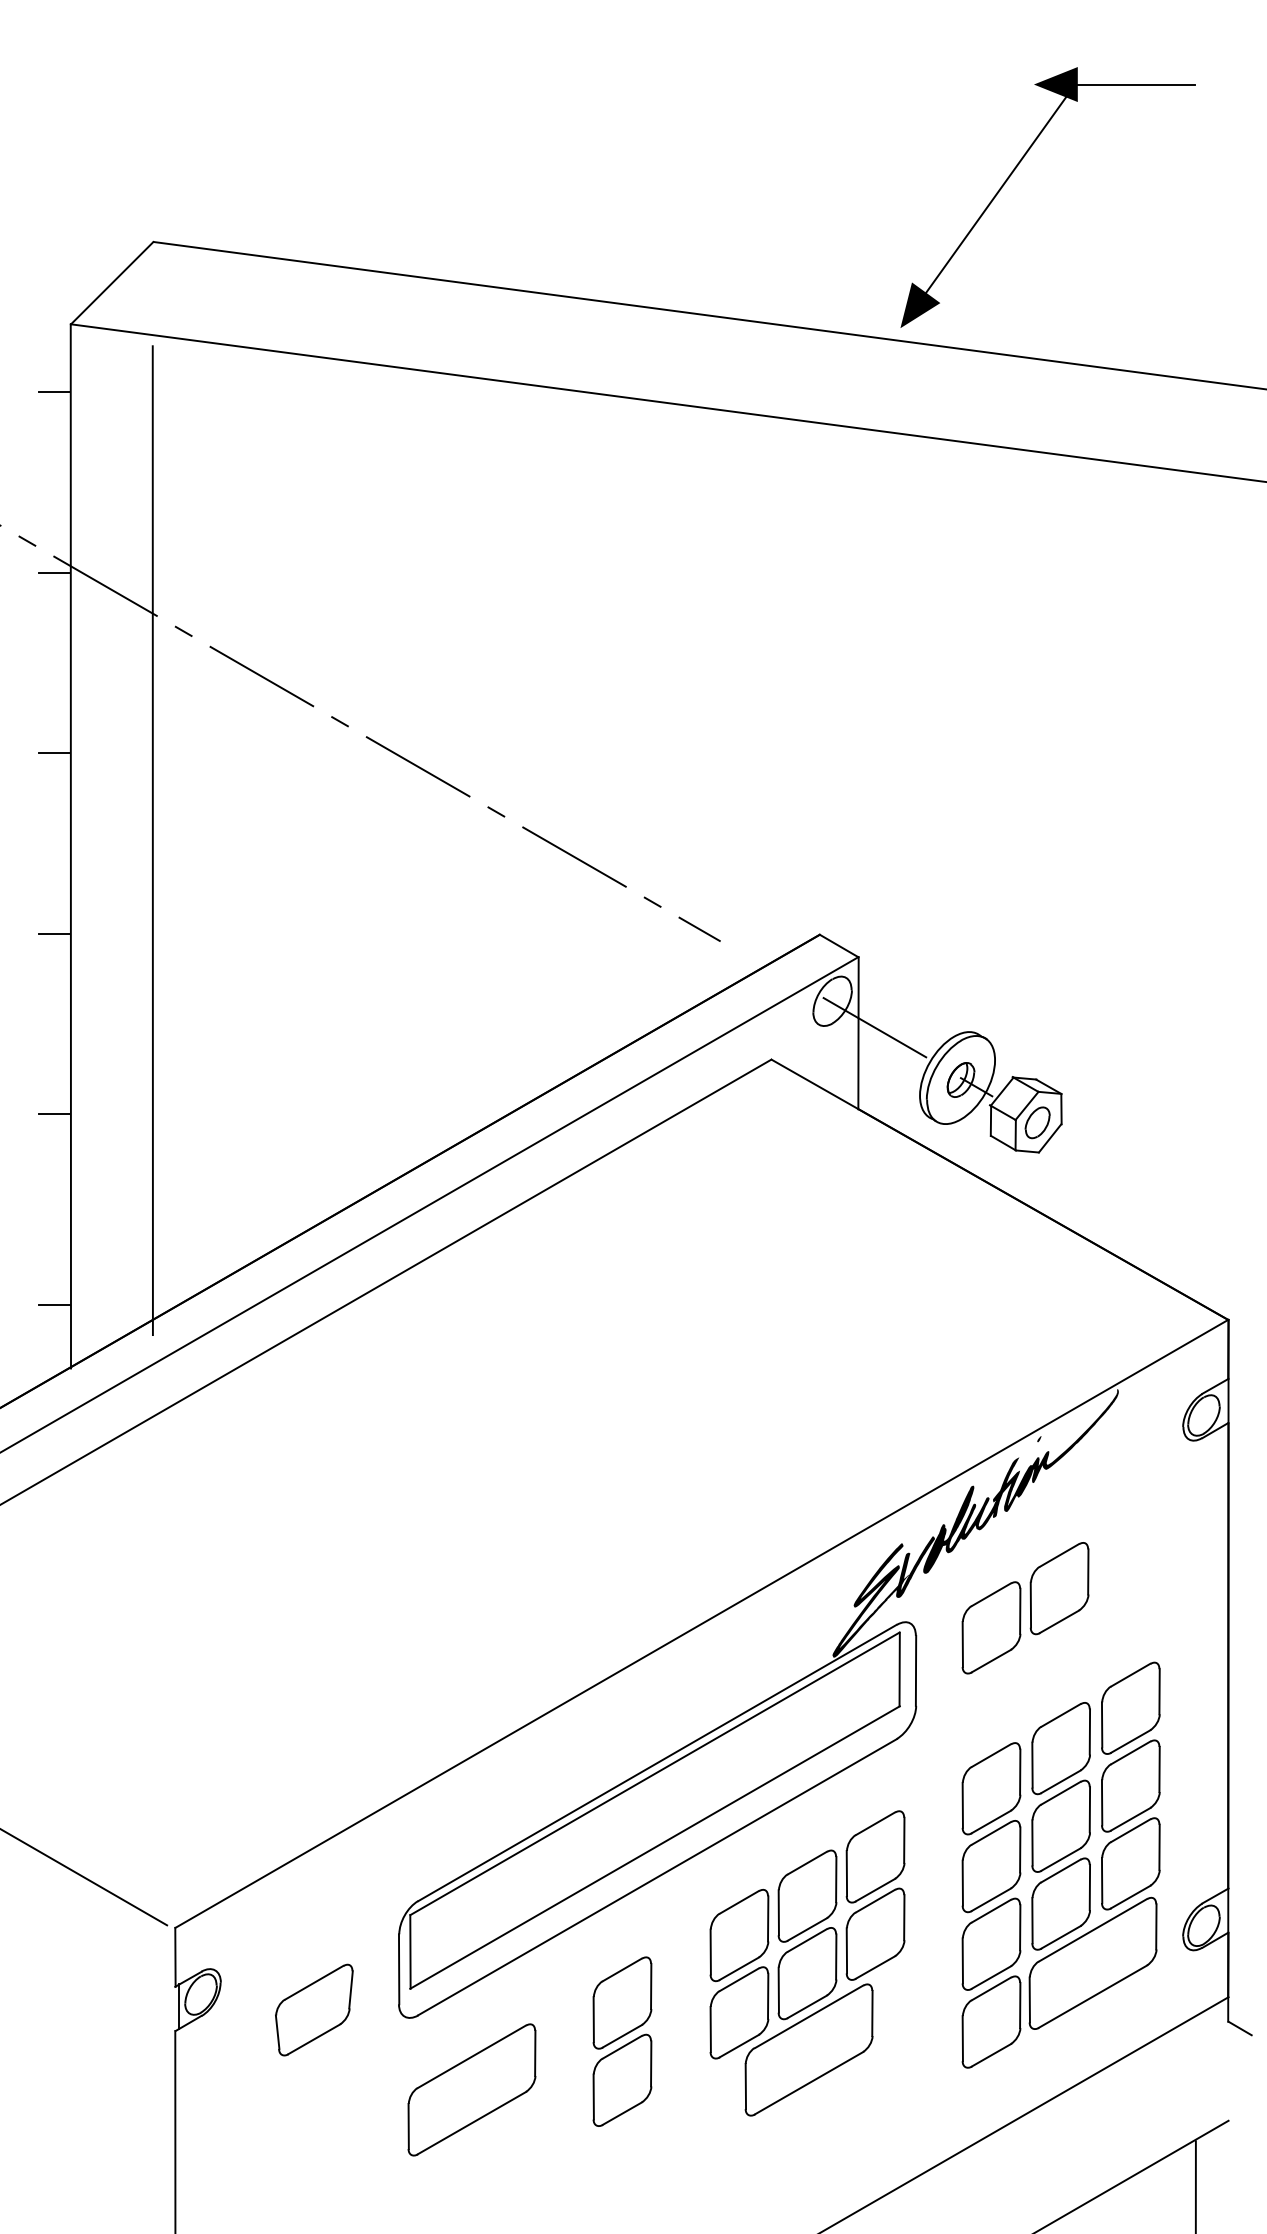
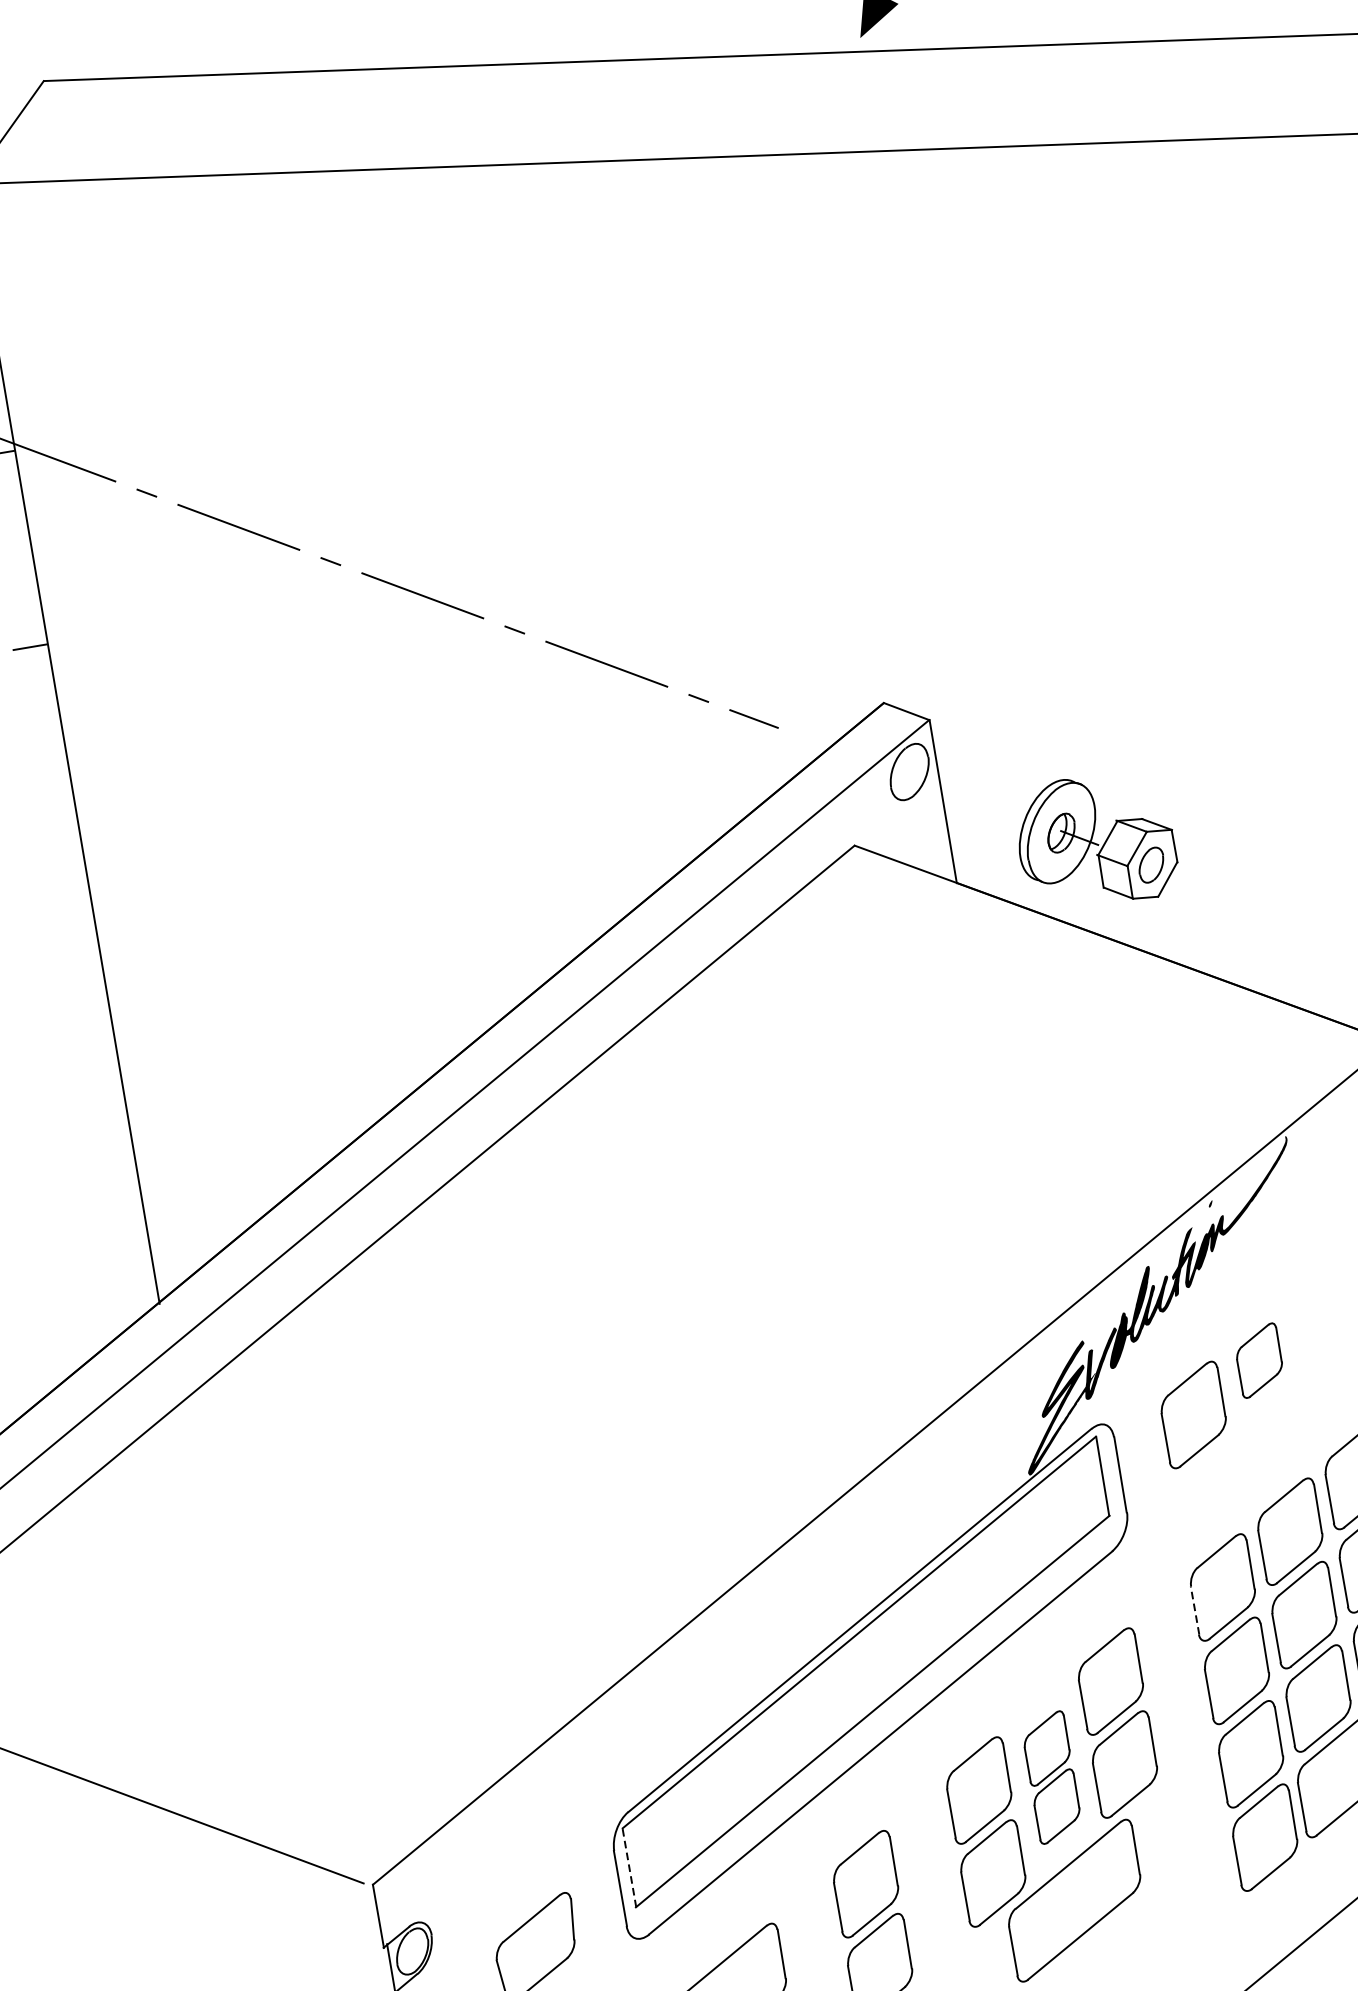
line: (152, 840) -> (151, 722), removed
line: (53, 933) -> (62, 840), removed
line: (878, 1029) -> (963, 793), removed
line: (53, 1114) -> (94, 1034), removed
line: (53, 1304) -> (129, 1238), removed
part: (1059, 1588) -> (1259, 1360), size x0.7
line: (962, 1805) -> (1194, 1610), solid -> dashed
part: (807, 1934) -> (1051, 1777), size x0.7
line: (410, 1951) -> (629, 1867), solid -> dashed

